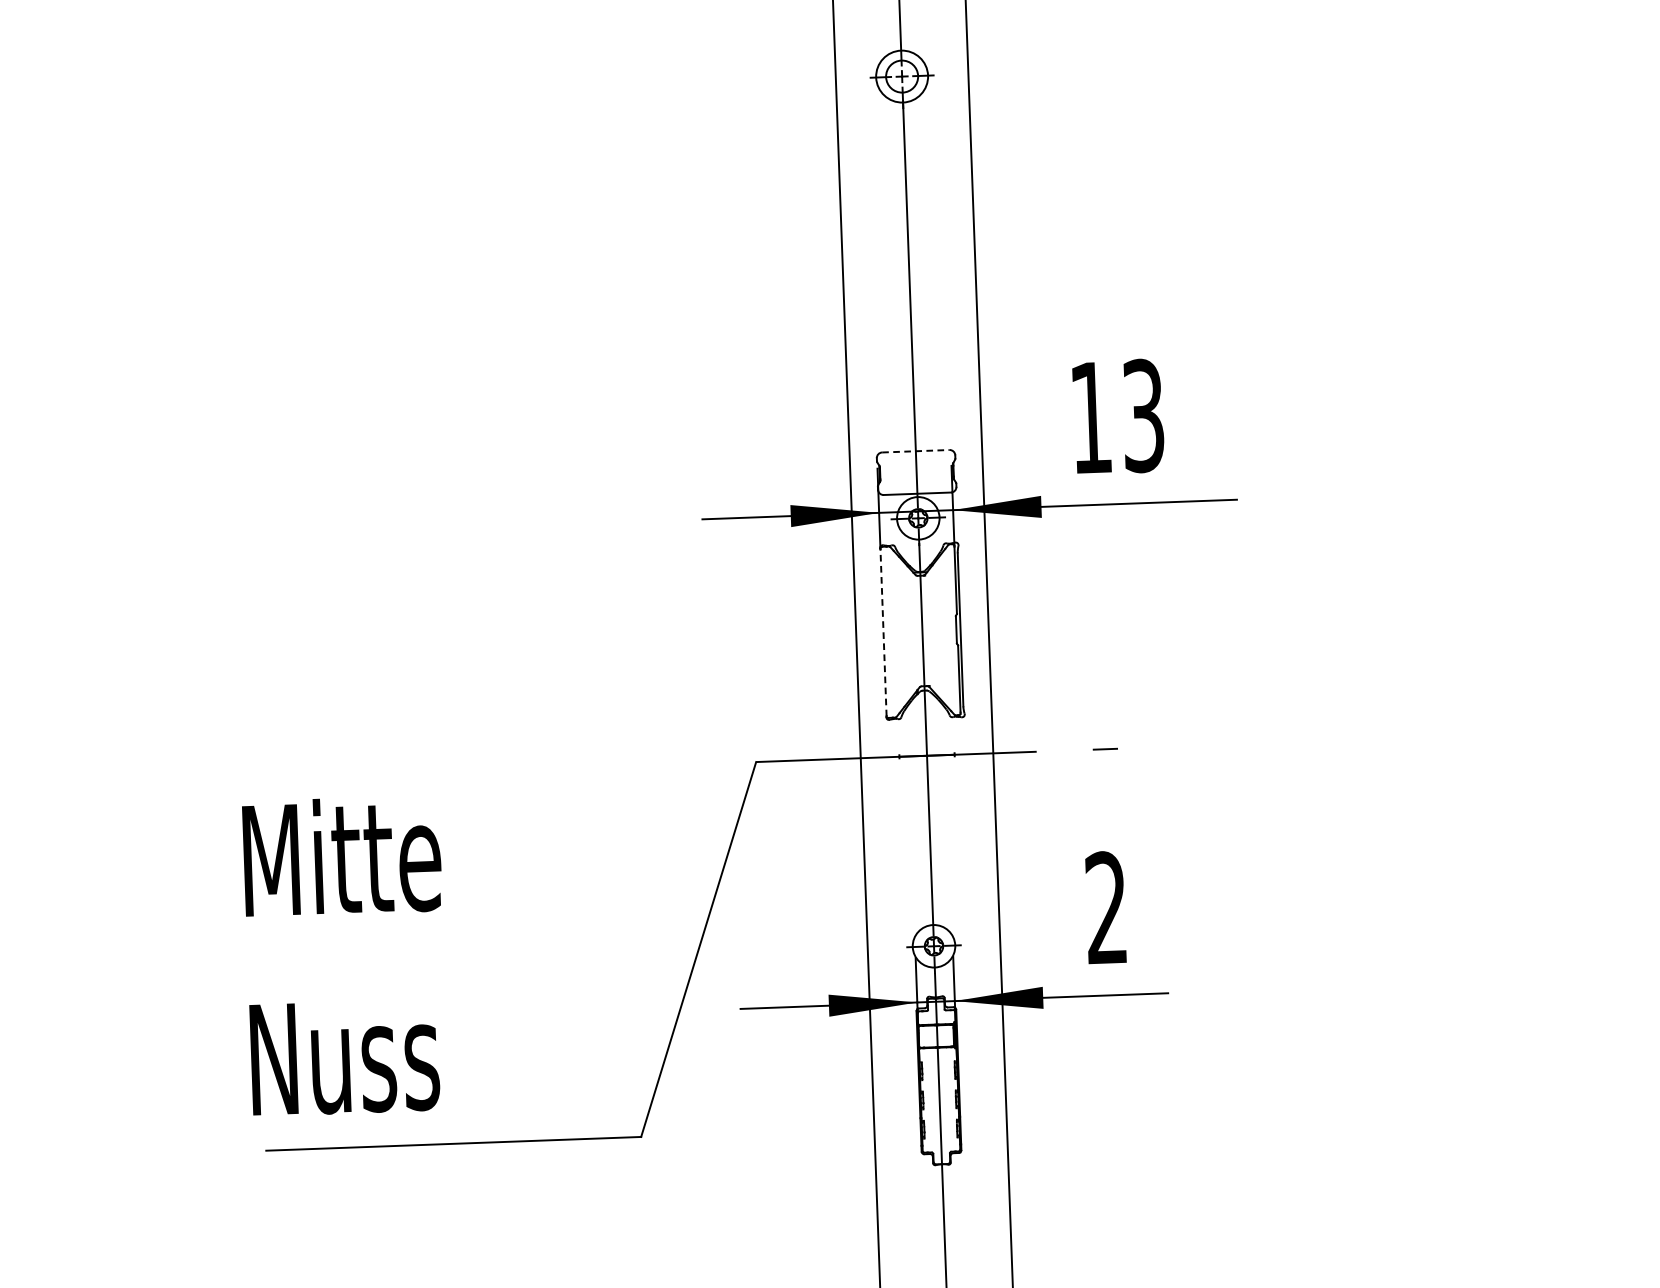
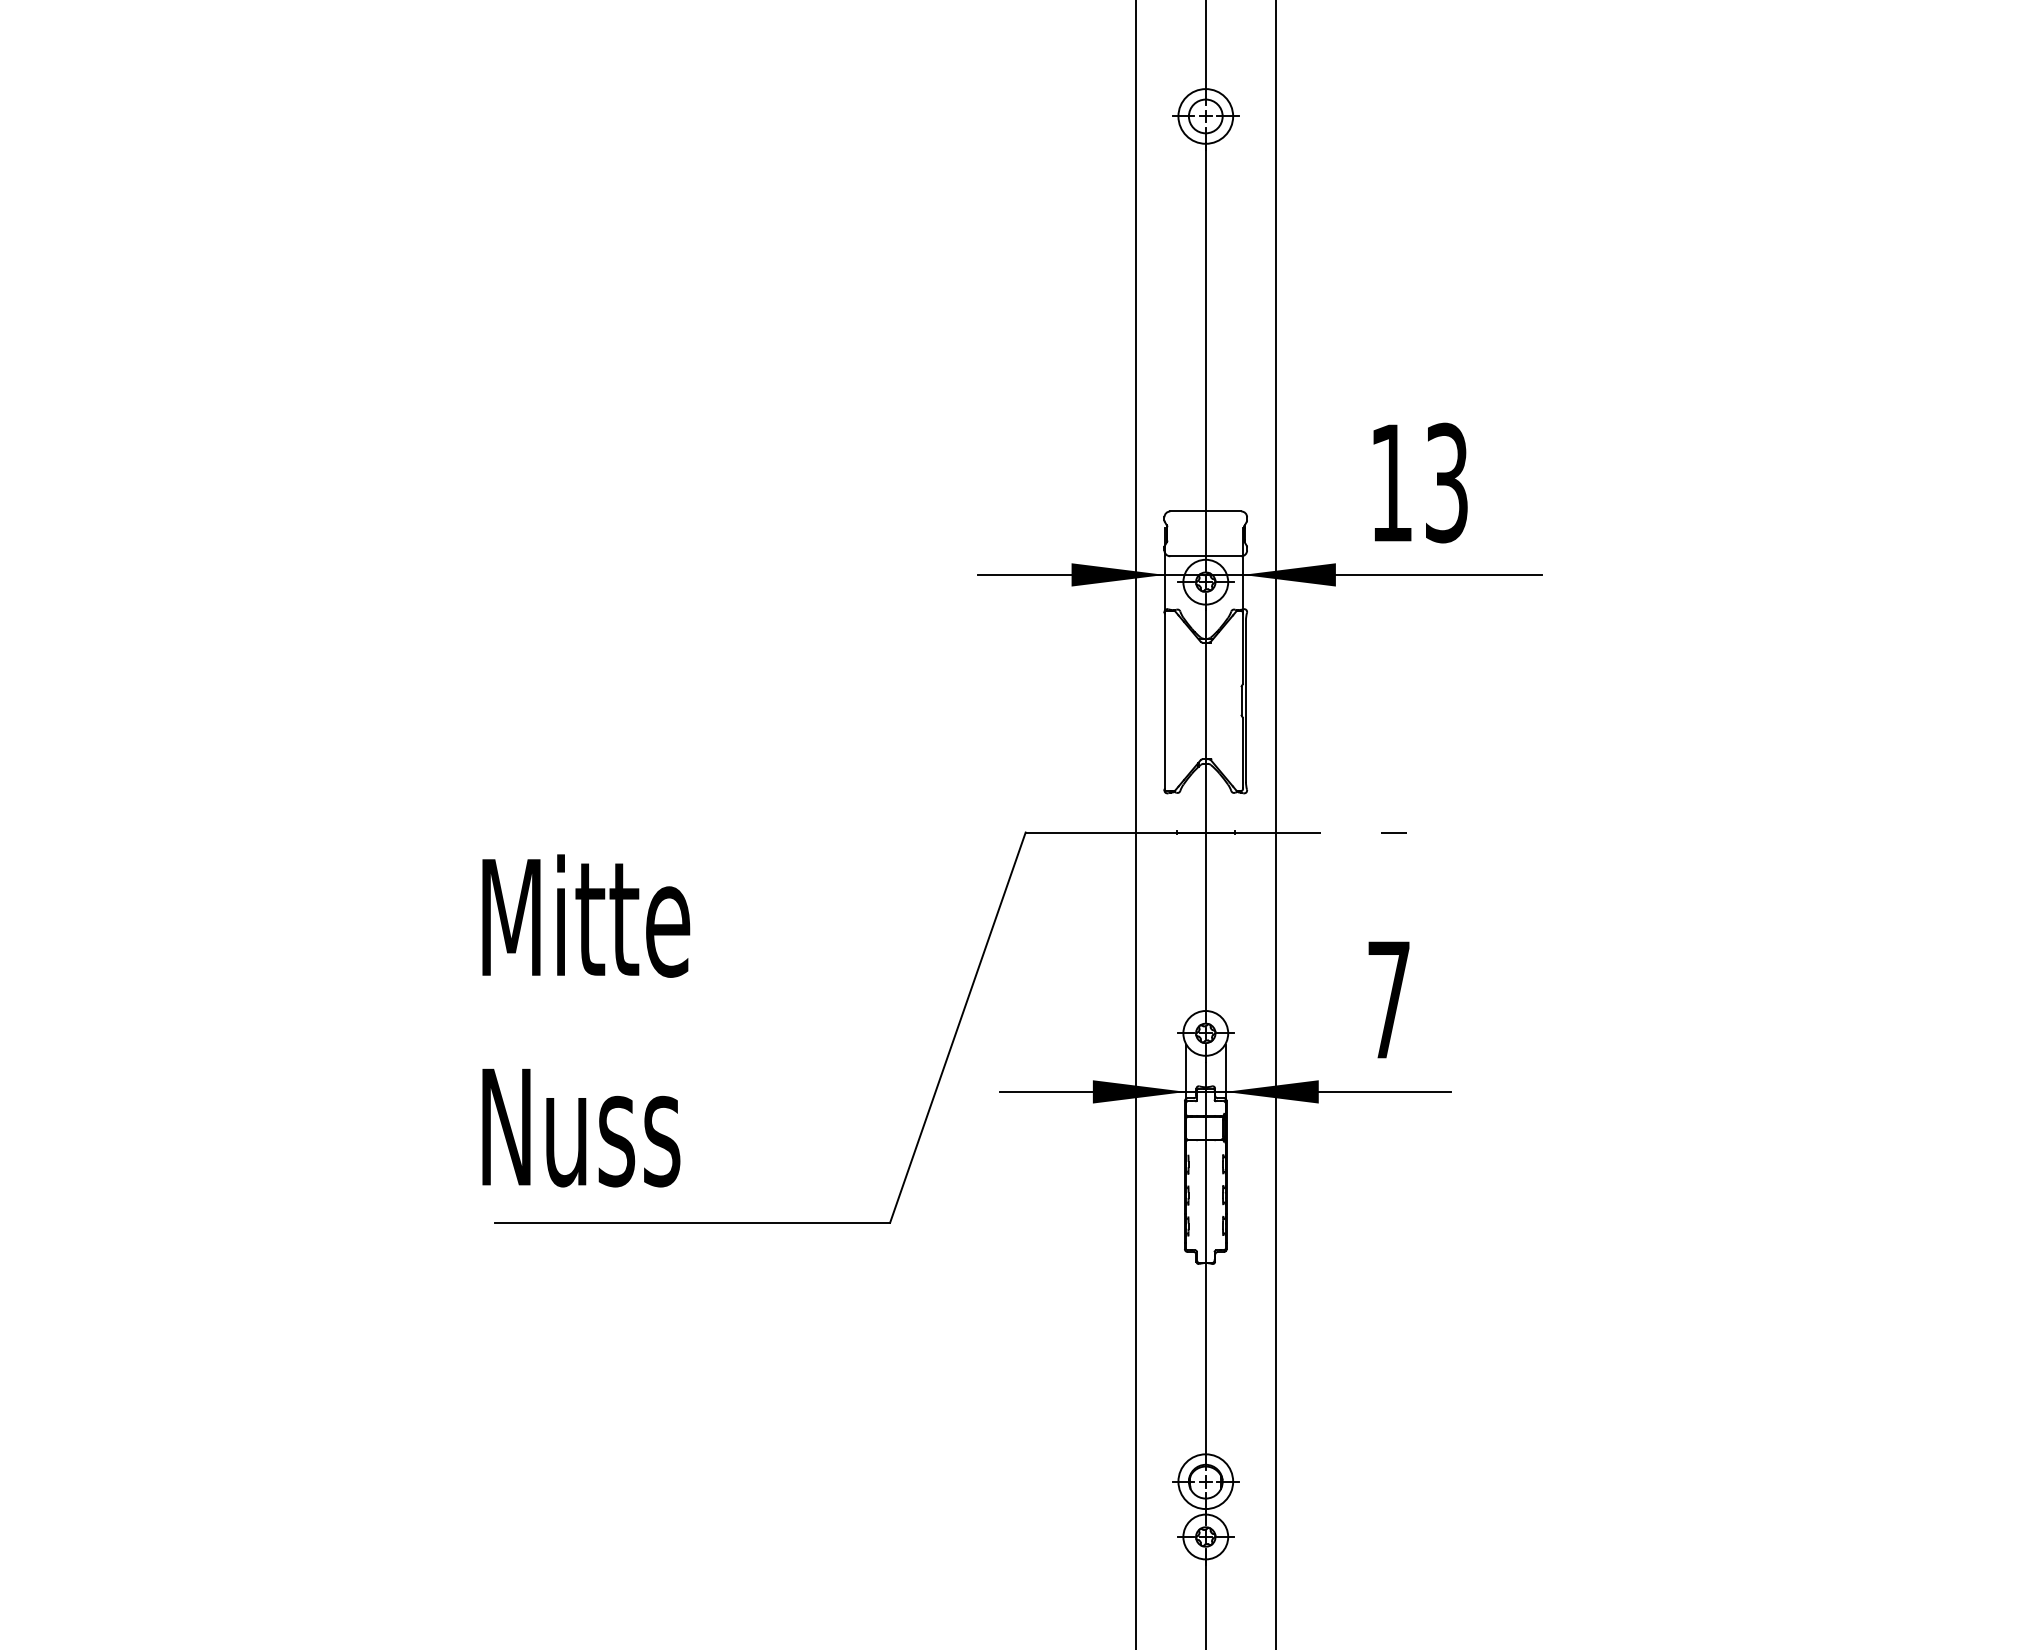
line: (915, 451) -> (1205, 511), dashed -> solid
line: (883, 631) -> (1164, 700), dashed -> solid
text: (1106, 906) -> (1388, 998), 2 -> 7

